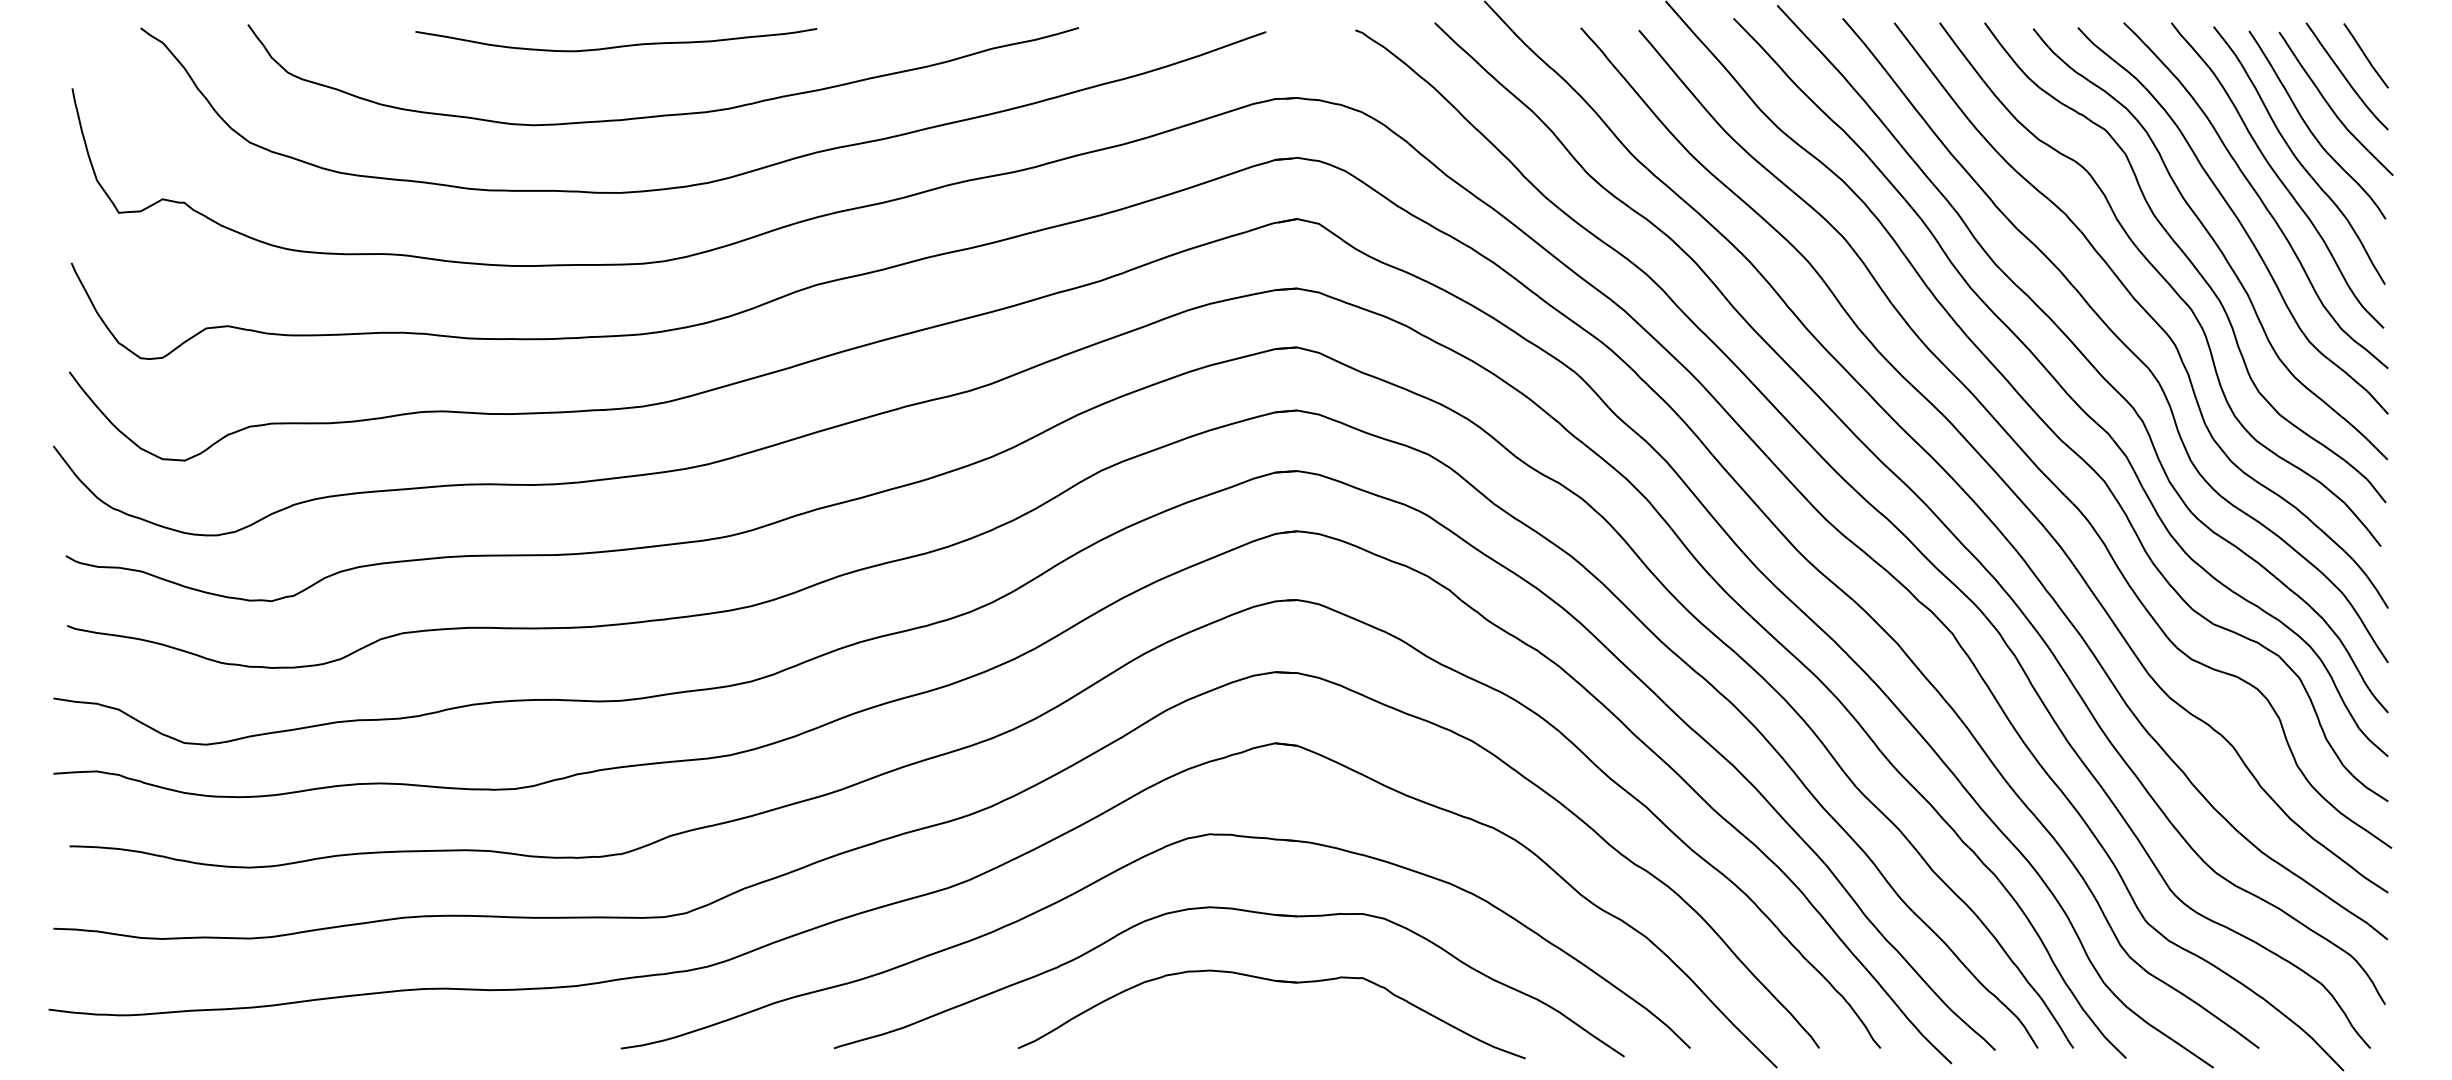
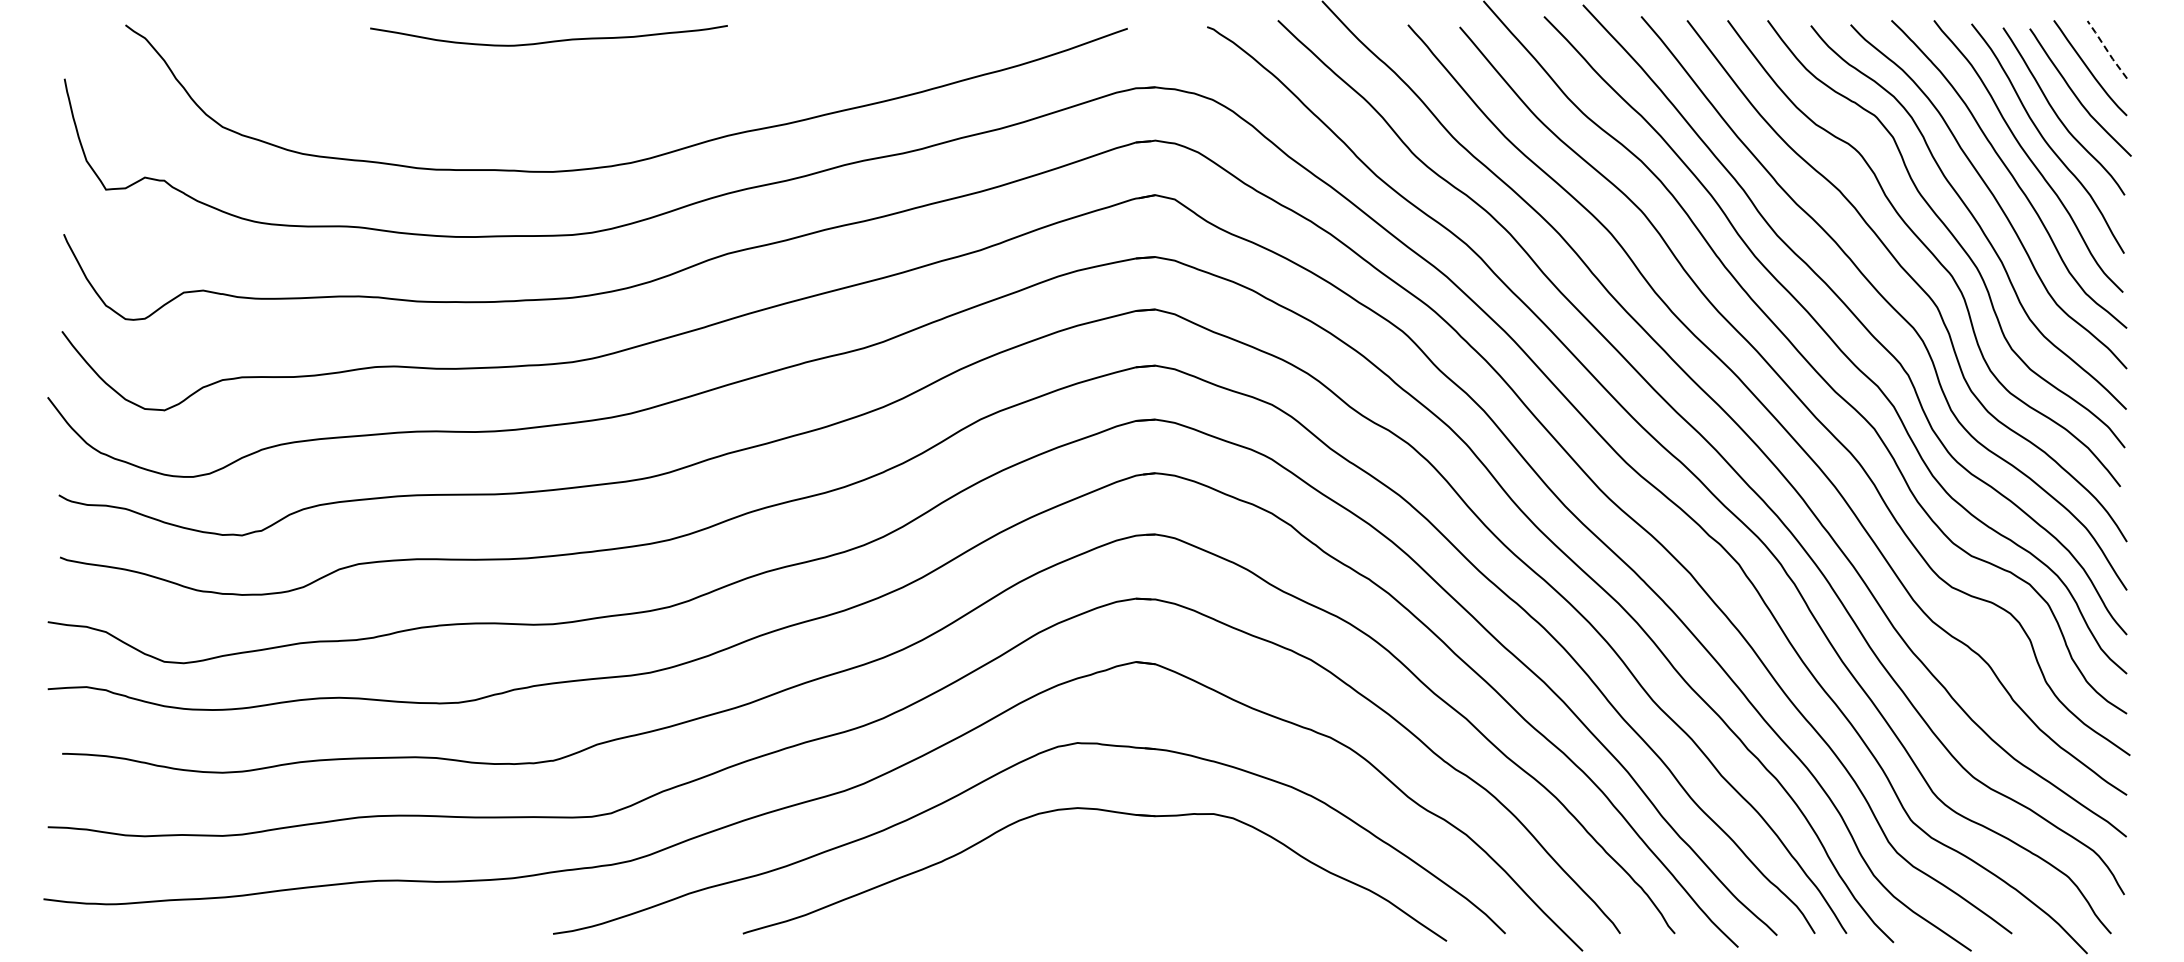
line: (2365, 56) -> (2106, 50), solid -> dashed
curve: (668, 113) -> (595, 101), removed
part: (1272, 981) -> (1133, 874), removed

